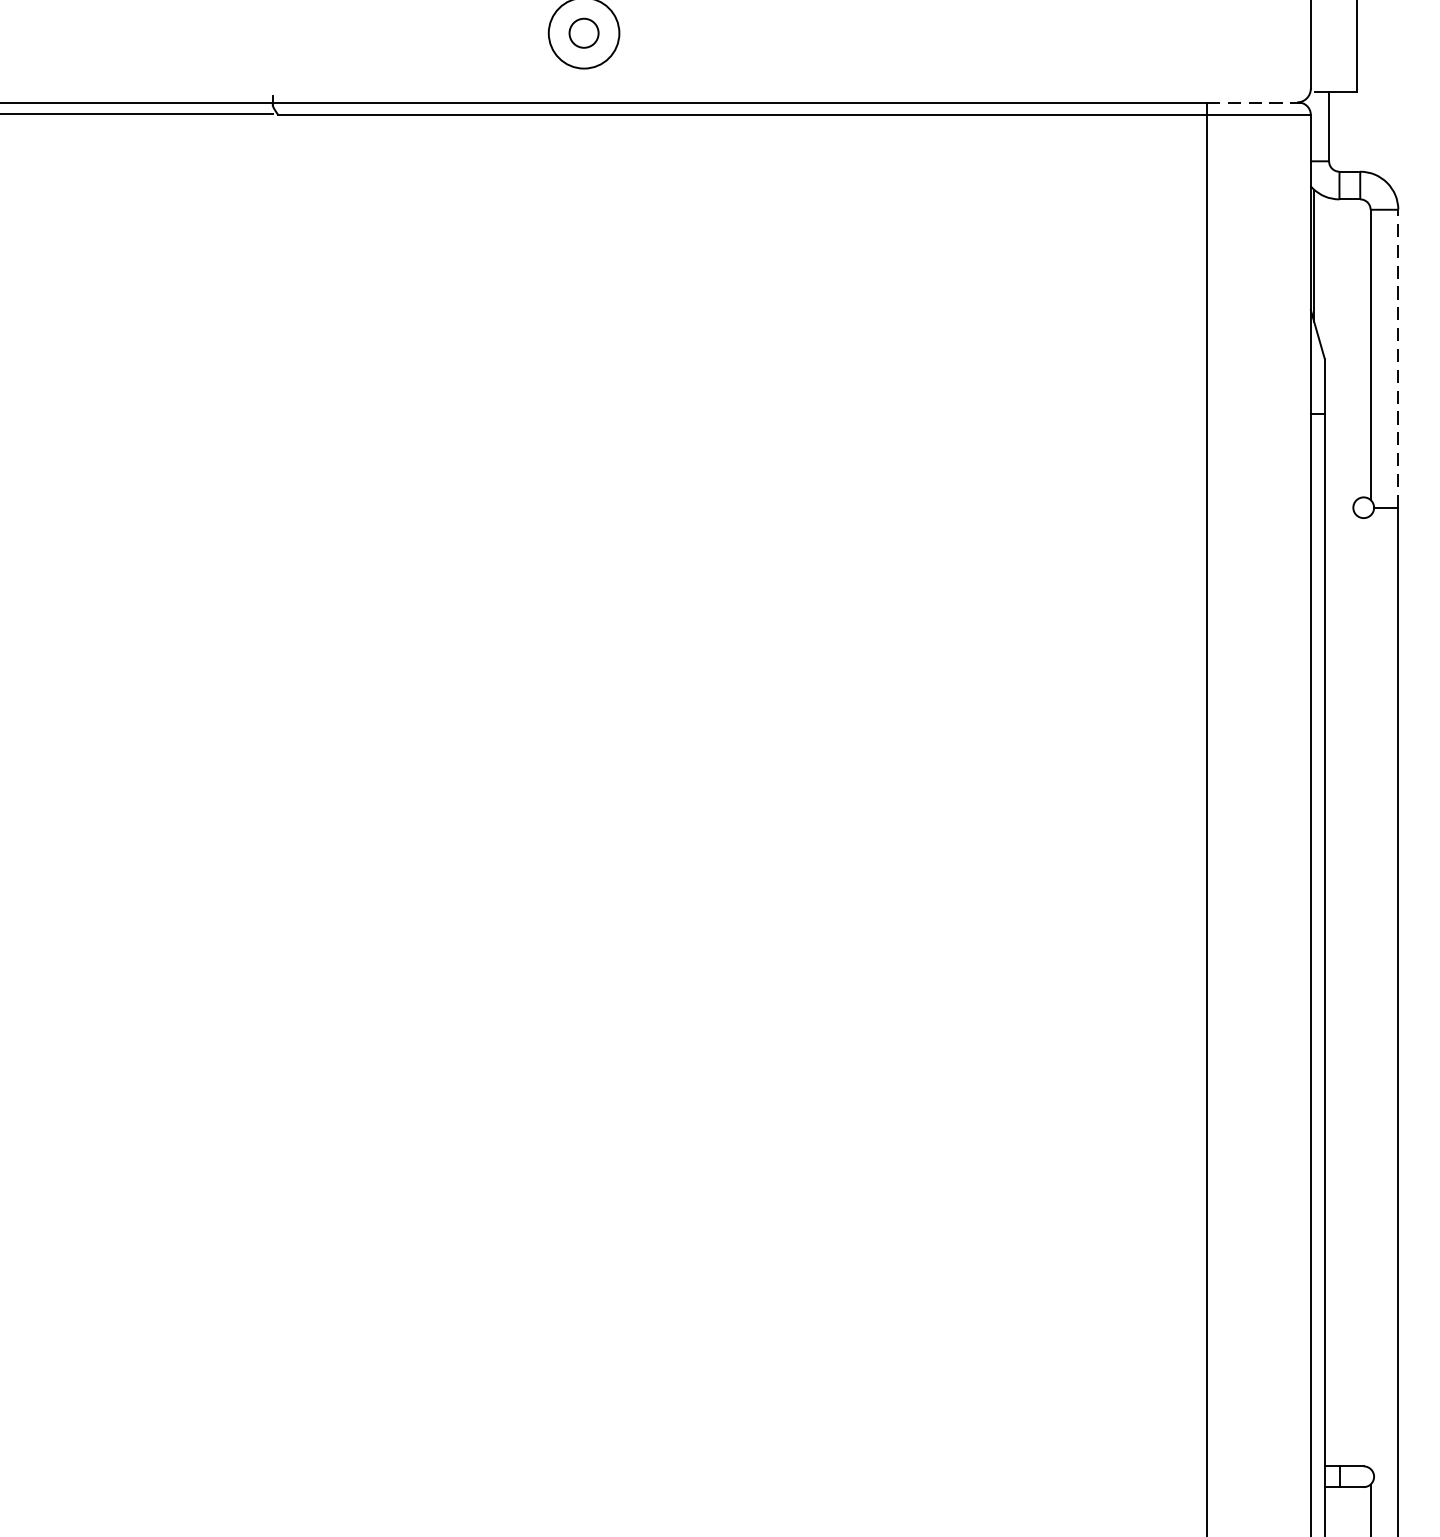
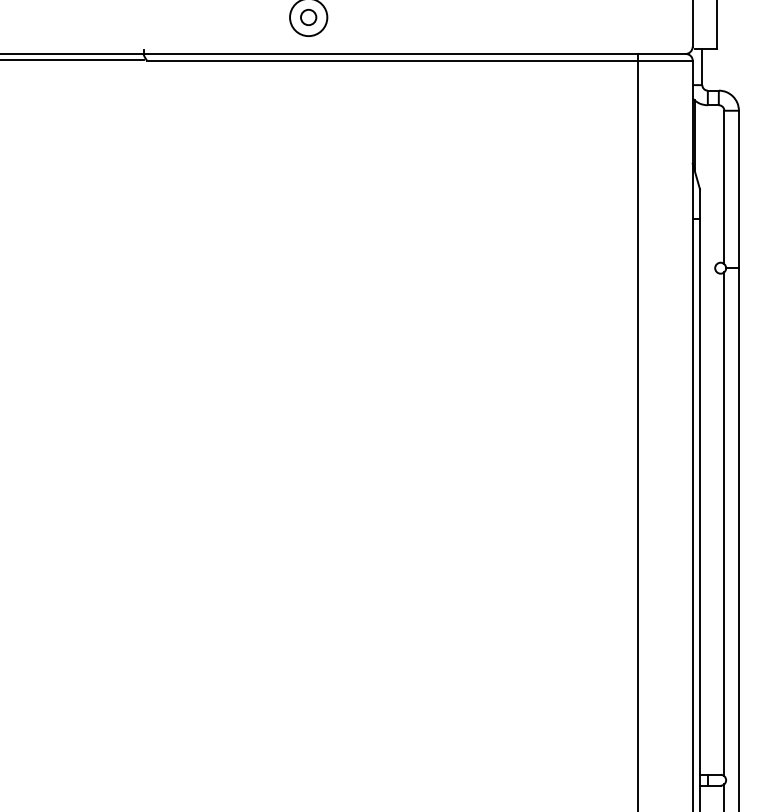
line: (1253, 103) -> (662, 54), dashed -> solid
line: (1397, 358) -> (738, 189), dashed -> solid
line: (1370, 992) -> (724, 524), added

